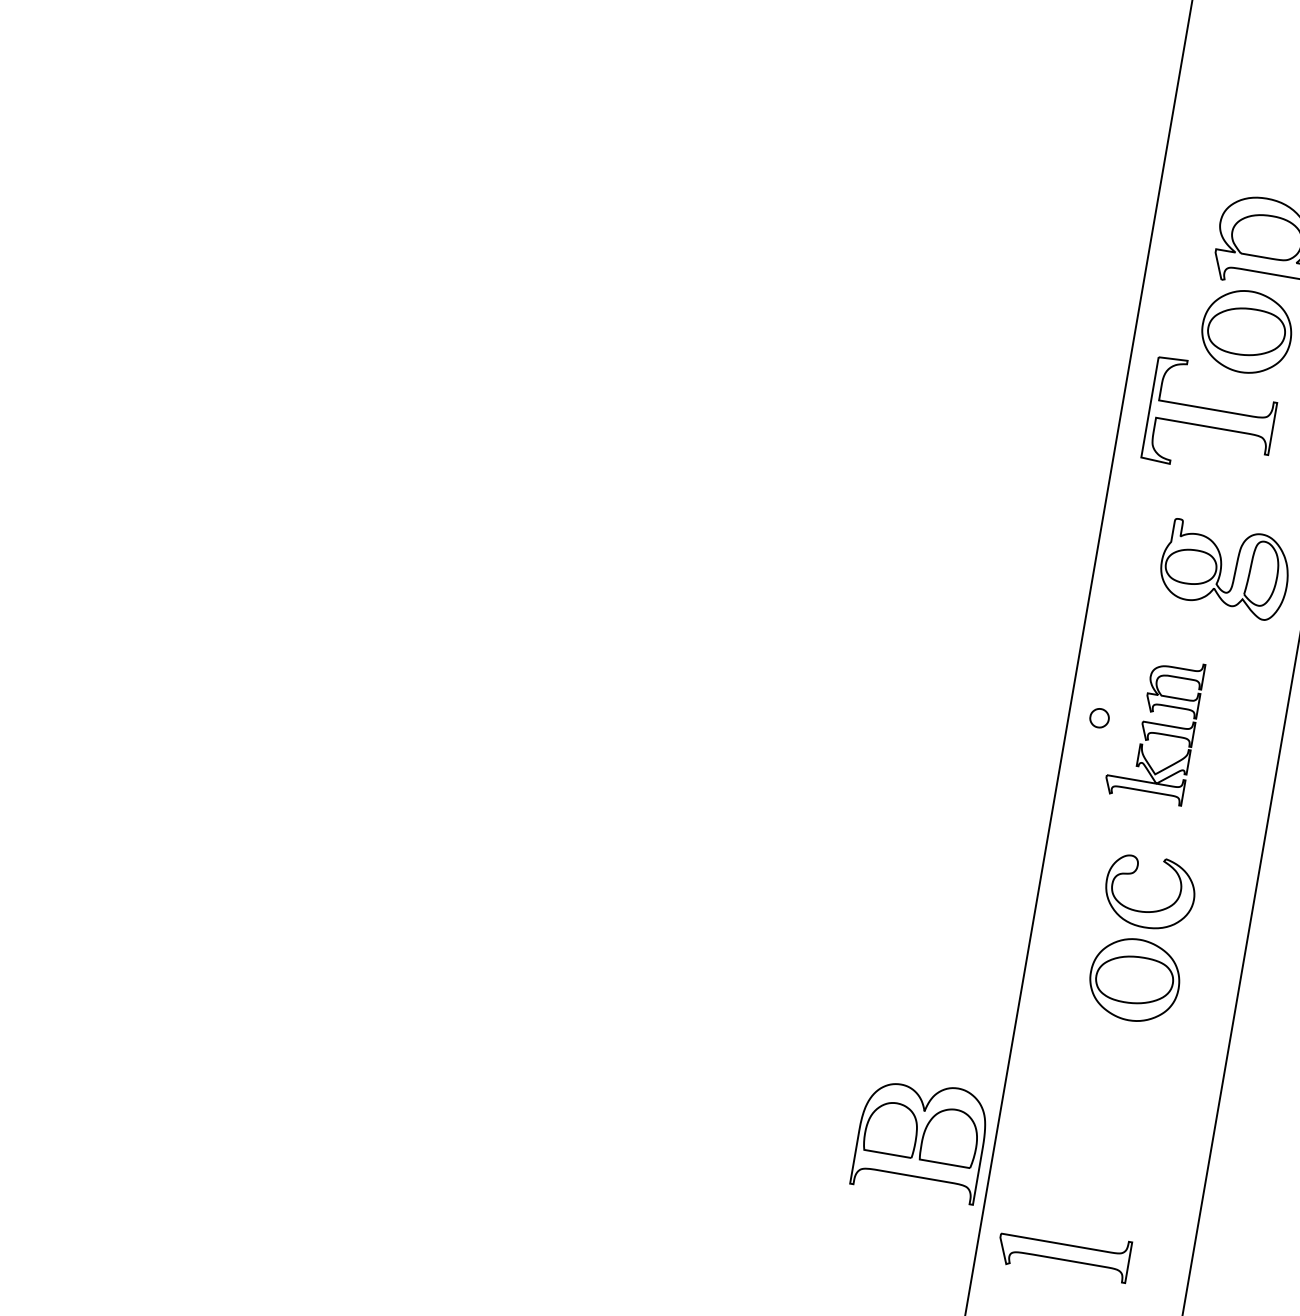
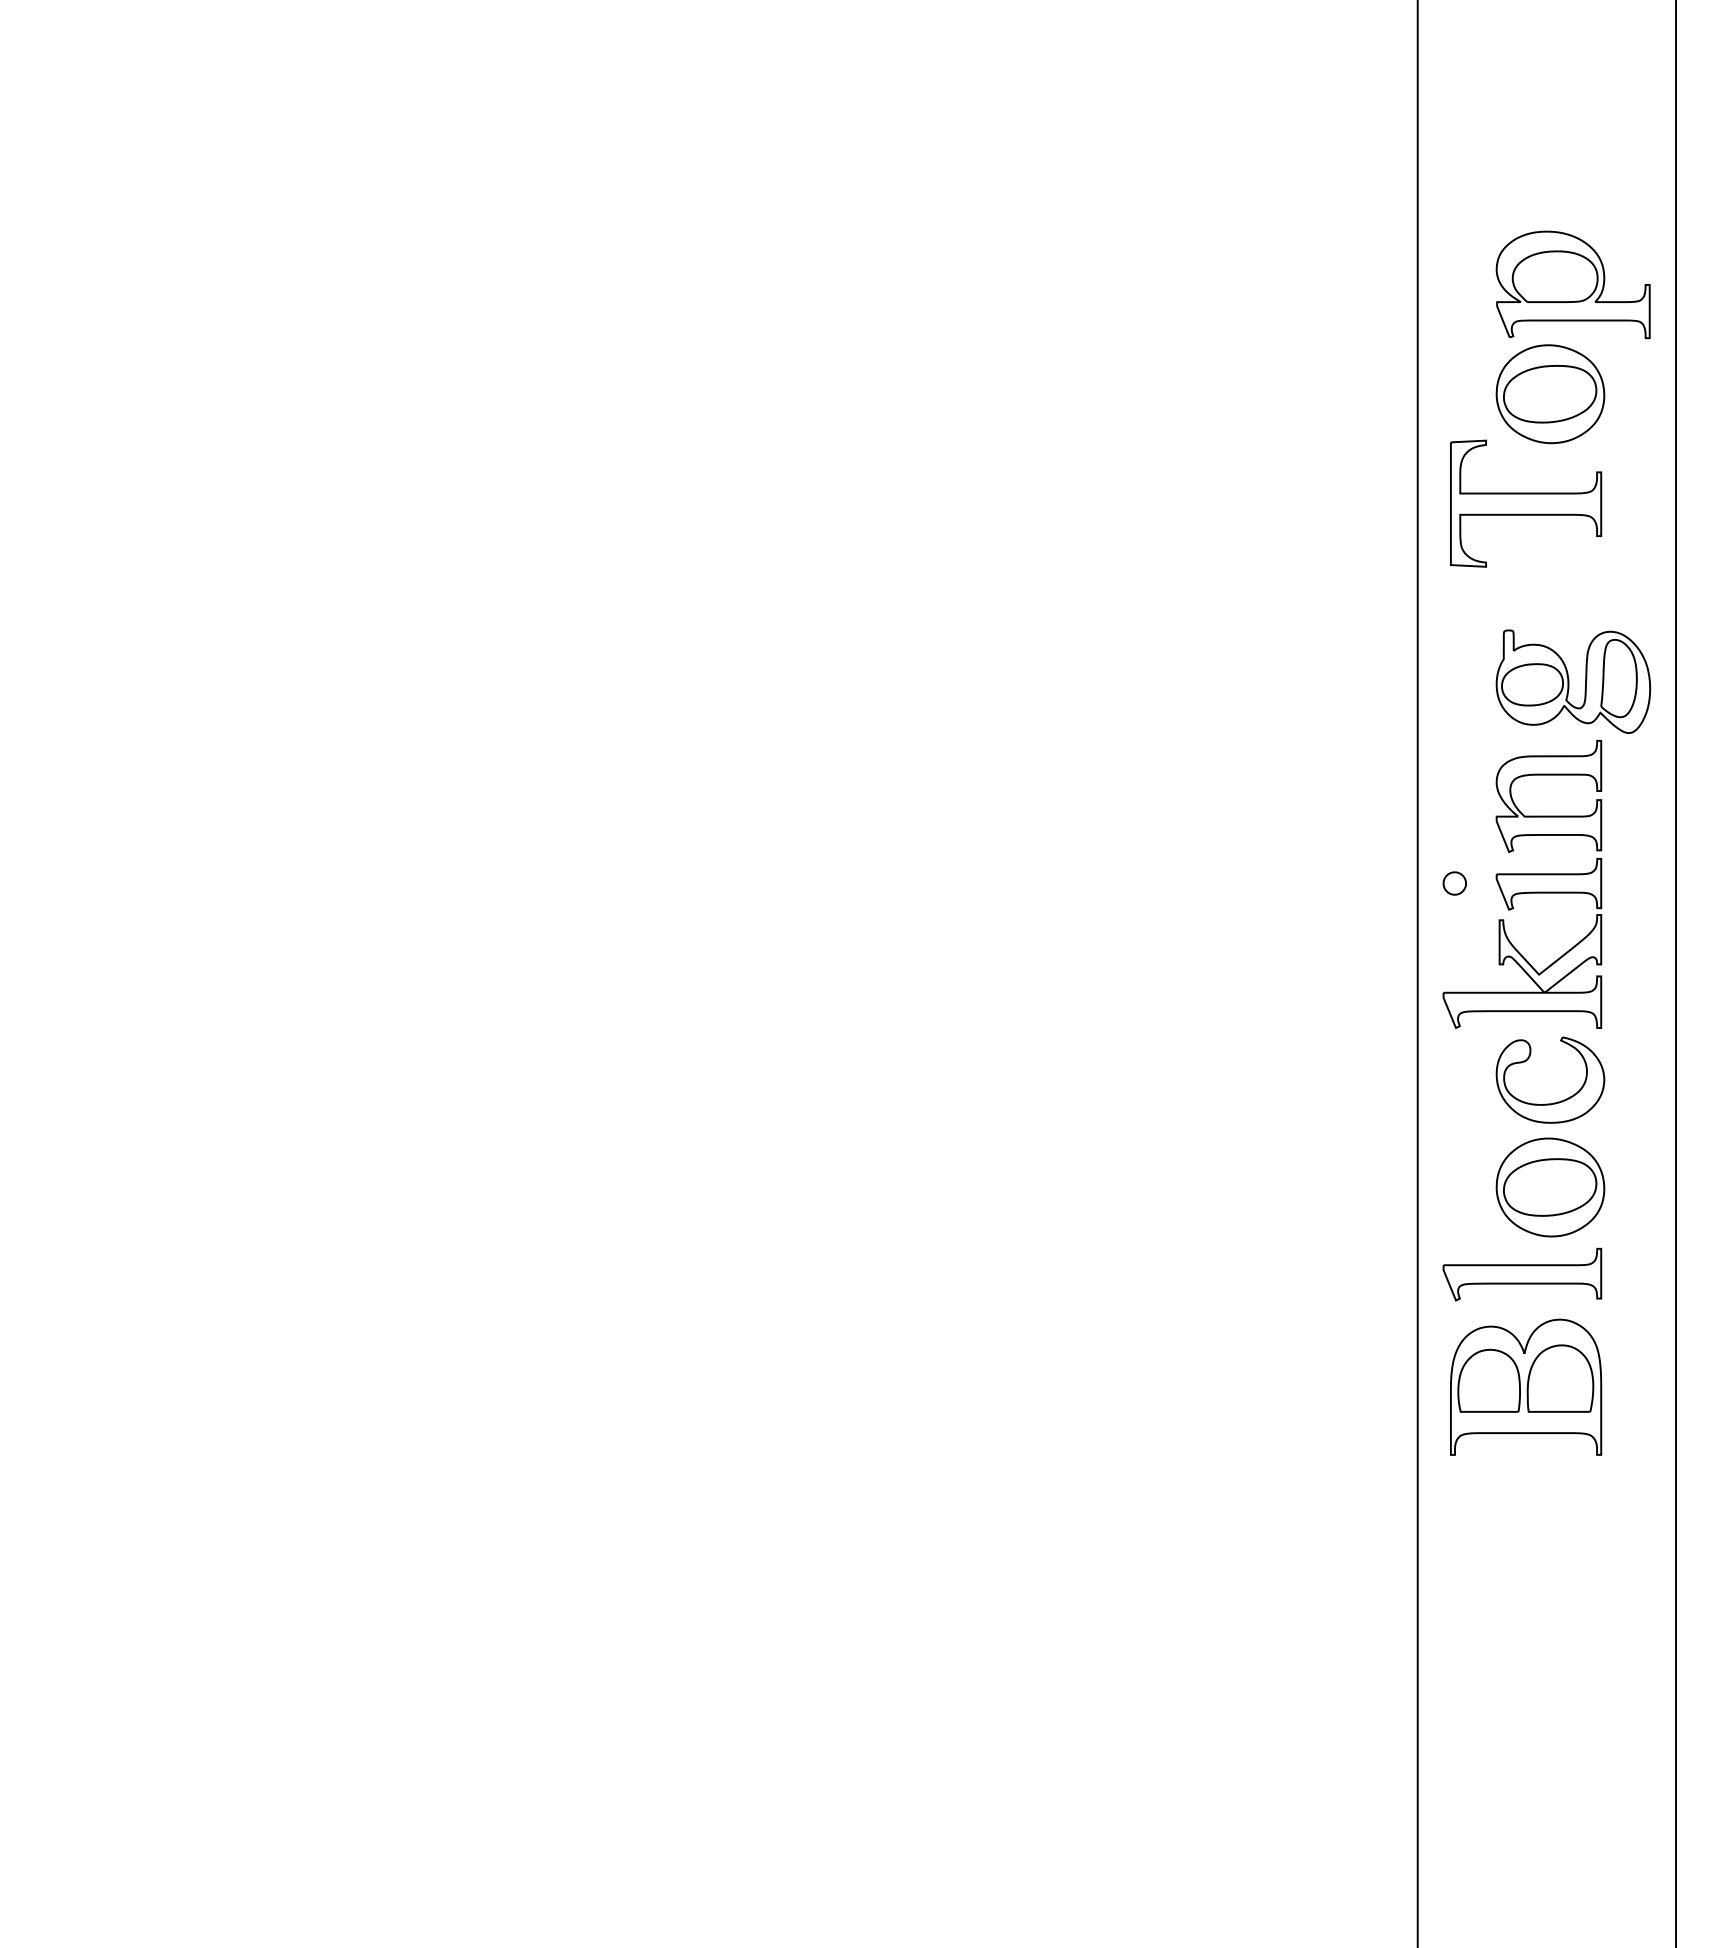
part: (1154, 728) -> (1522, 884), size x1.67
part: (921, 1138) -> (1526, 1386), moved
part: (1064, 1252) -> (1522, 1274), moved

